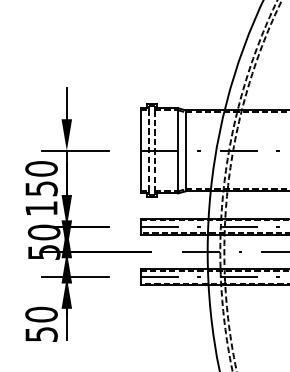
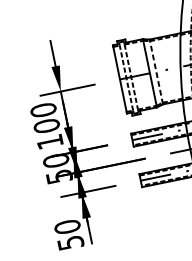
line: (186, 150) -> (156, 71), solid -> dashed
text: (41, 188) -> (46, 125), 150 -> 100

